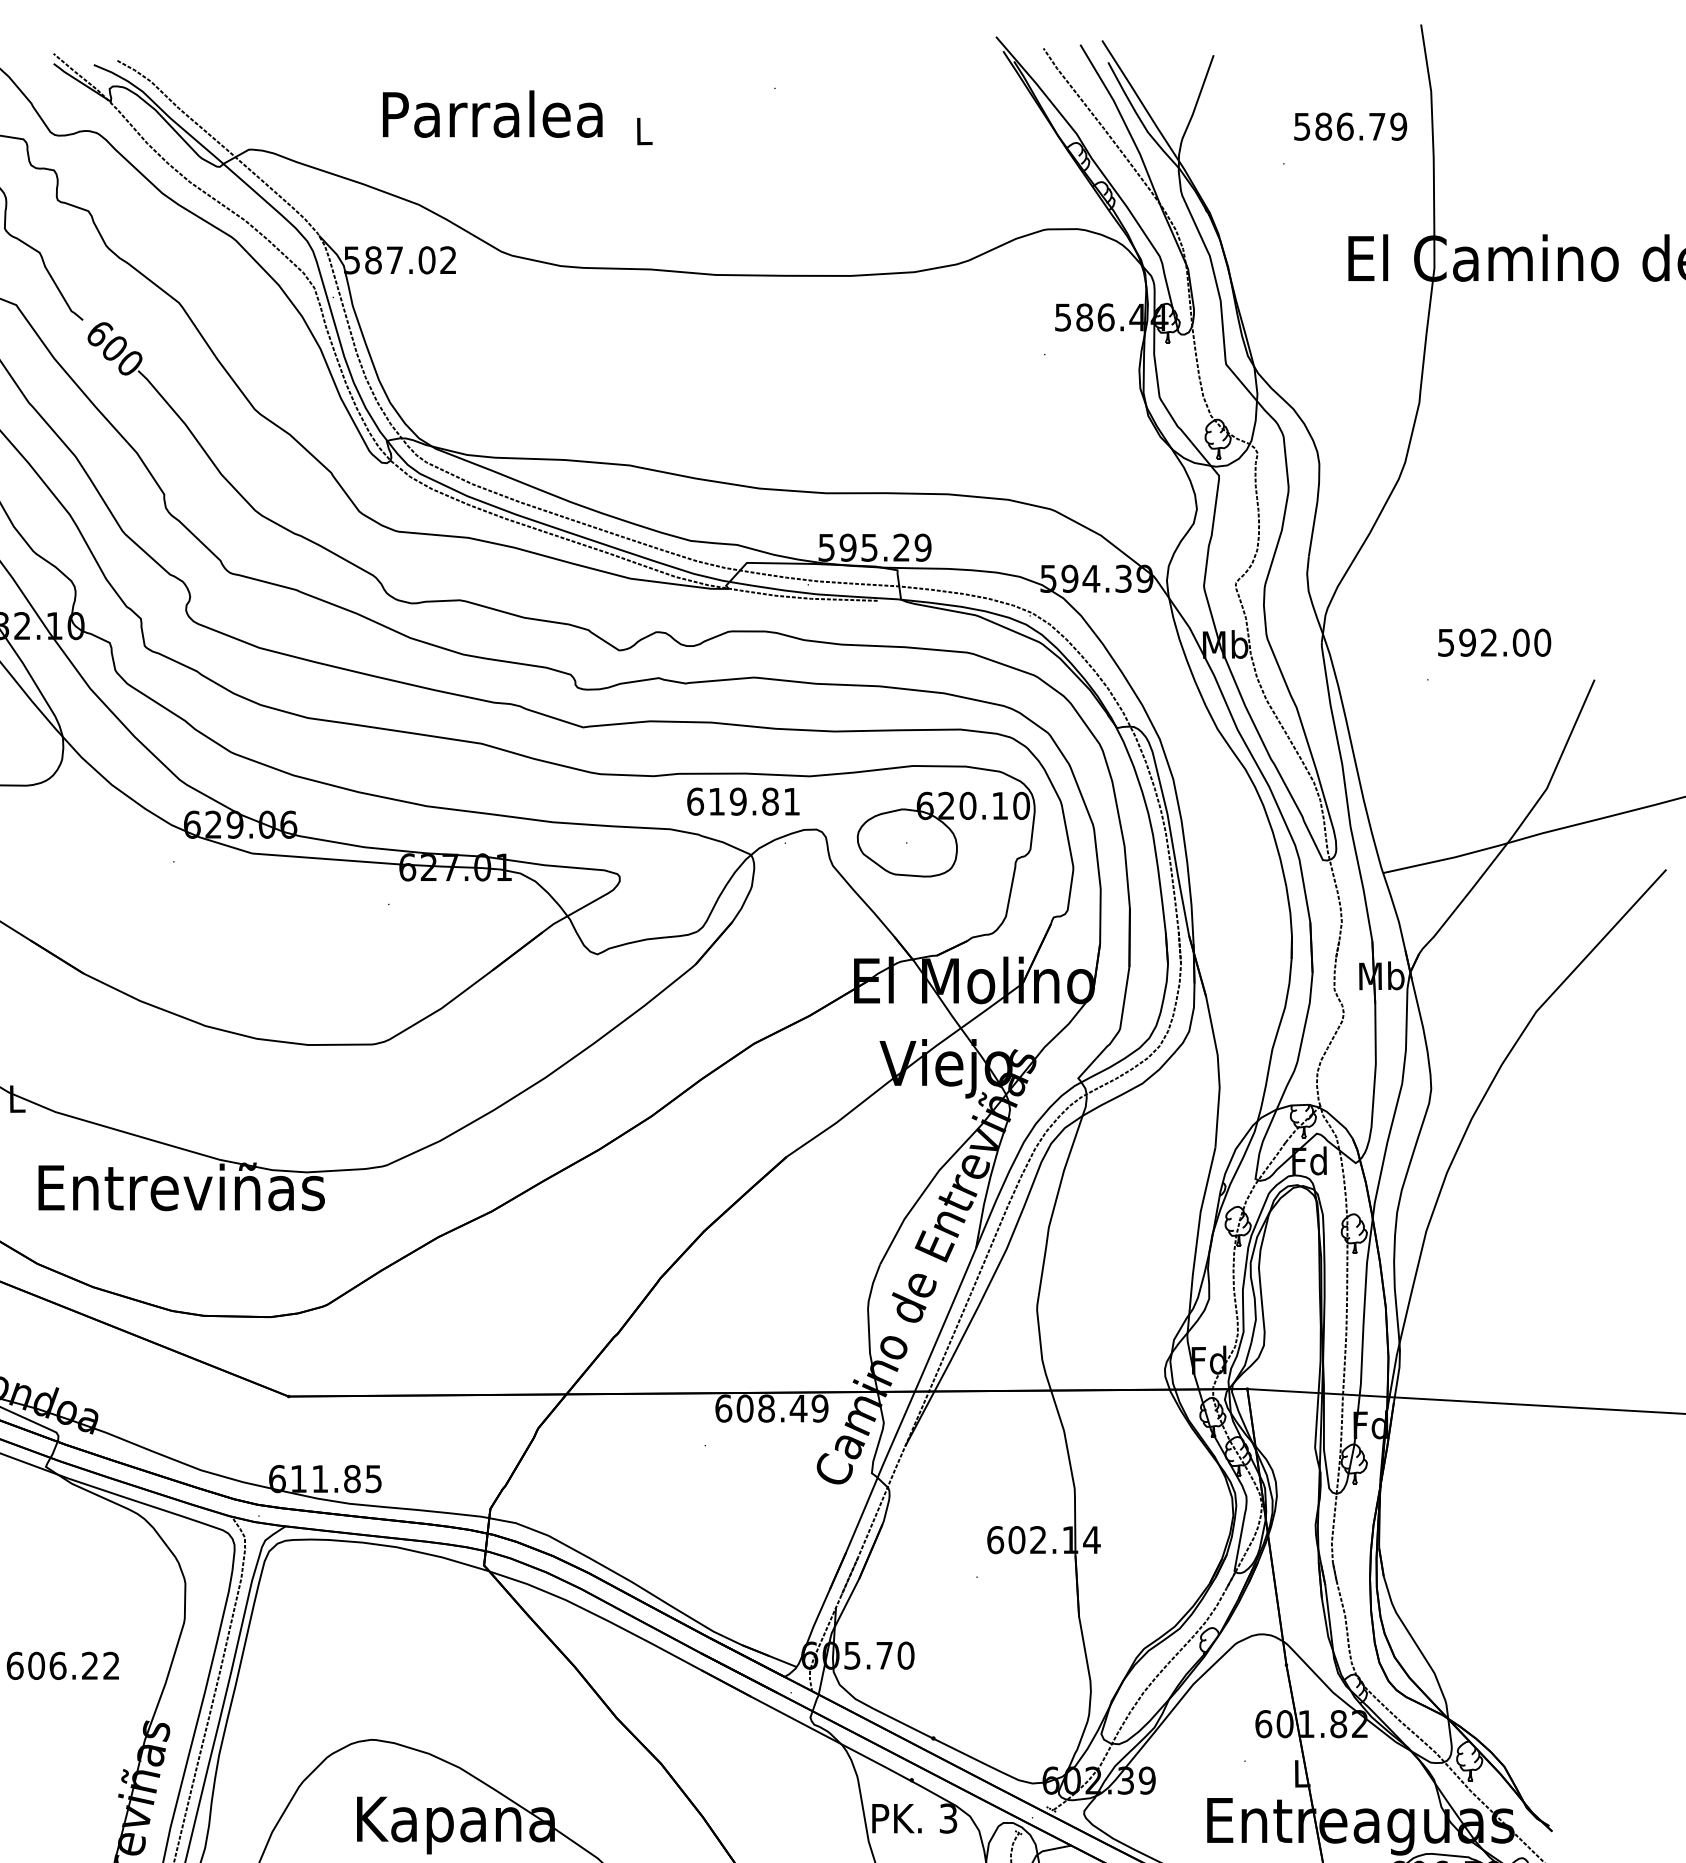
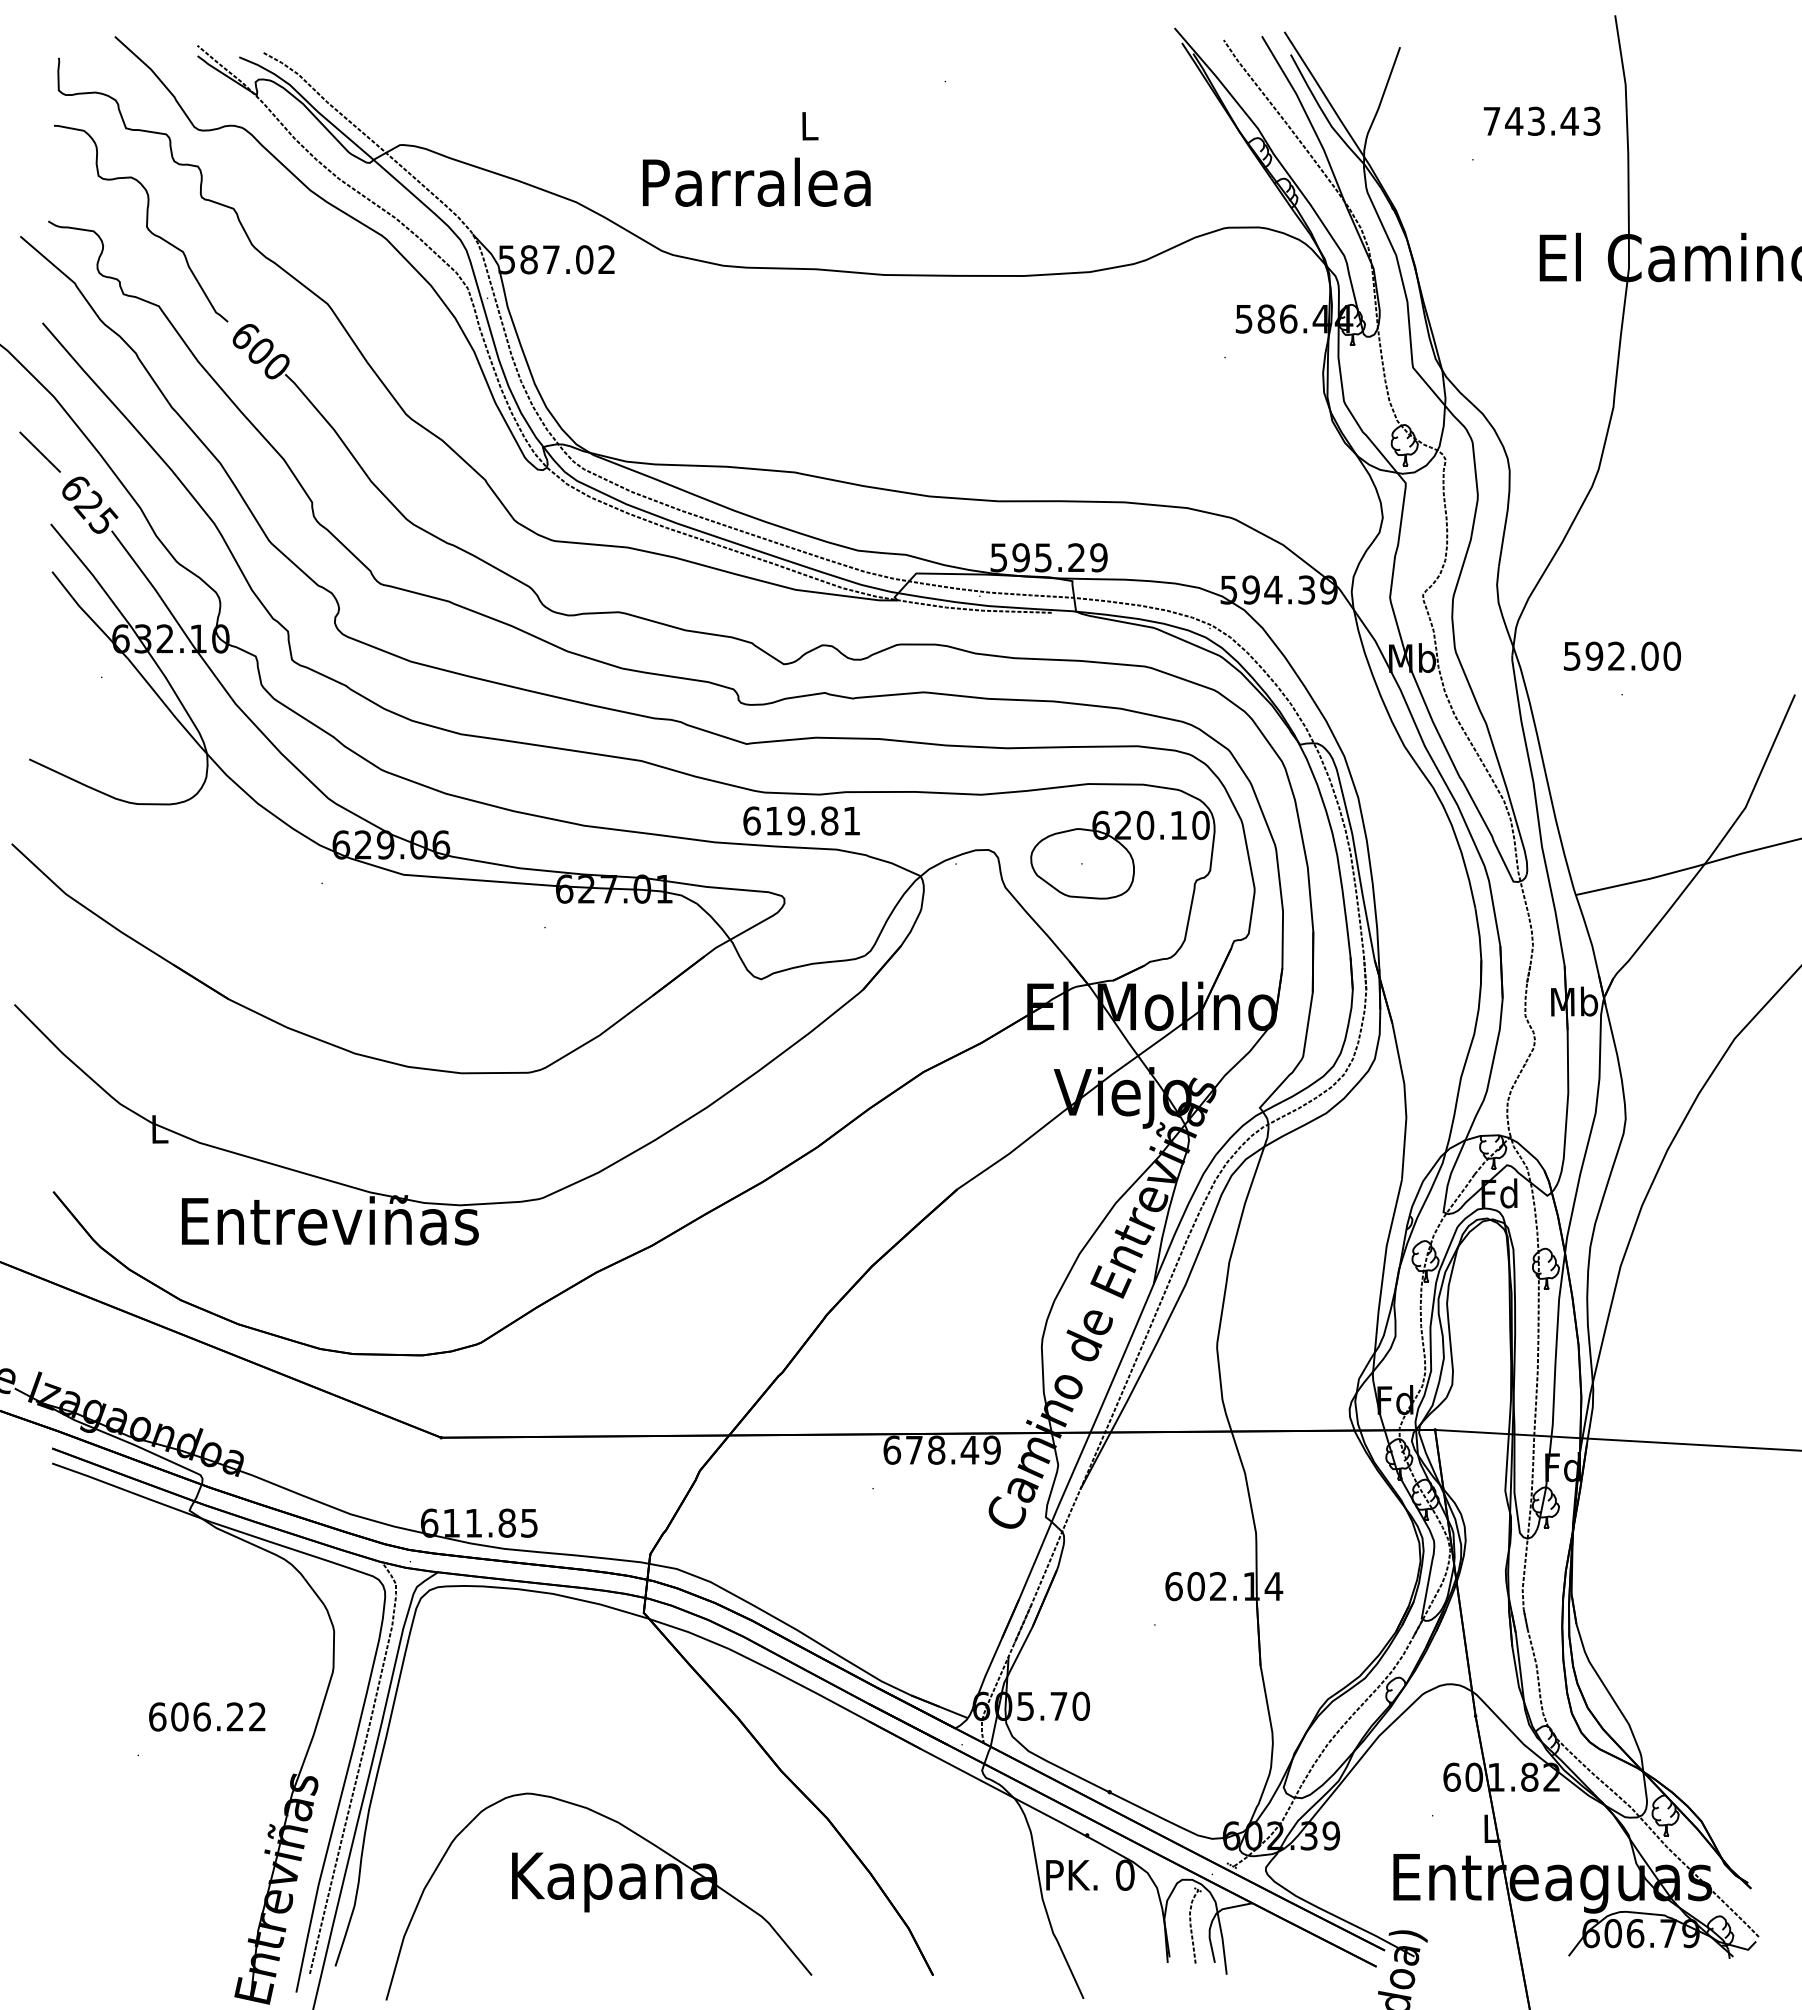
text: (492, 113) -> (756, 181), moved
text: (1350, 125) -> (1541, 120), 586.79 -> 743.43
text: (1494, 642) -> (1622, 655), moved
text: (743, 801) -> (801, 820), moved
text: (745, 1407) -> (914, 1449), 608.49 -> 678.49
text: (948, 1817) -> (1125, 1874), 3 -> 0

